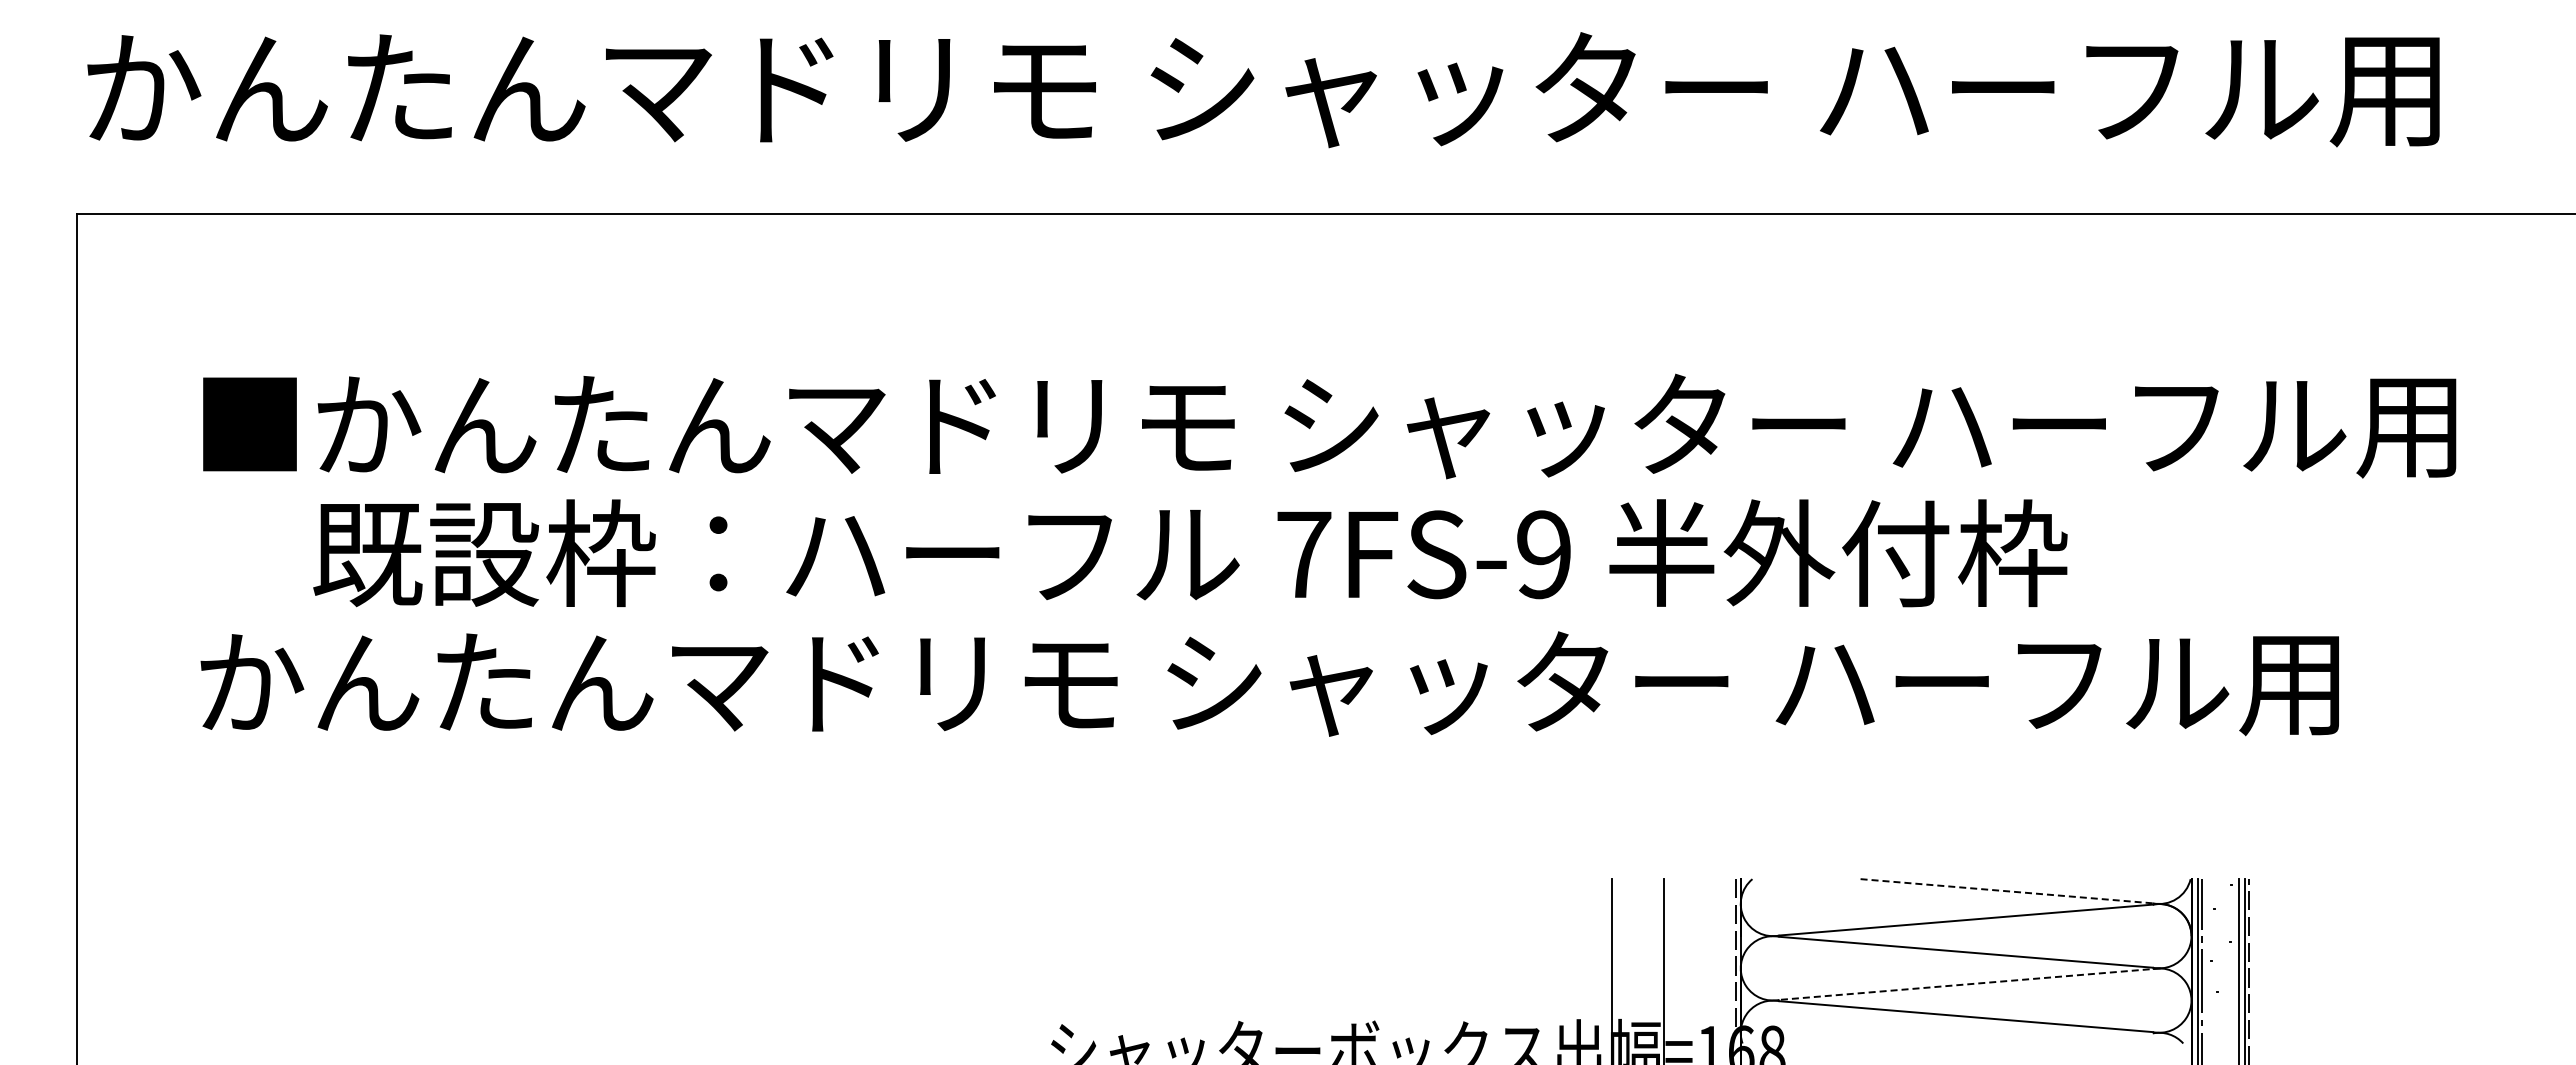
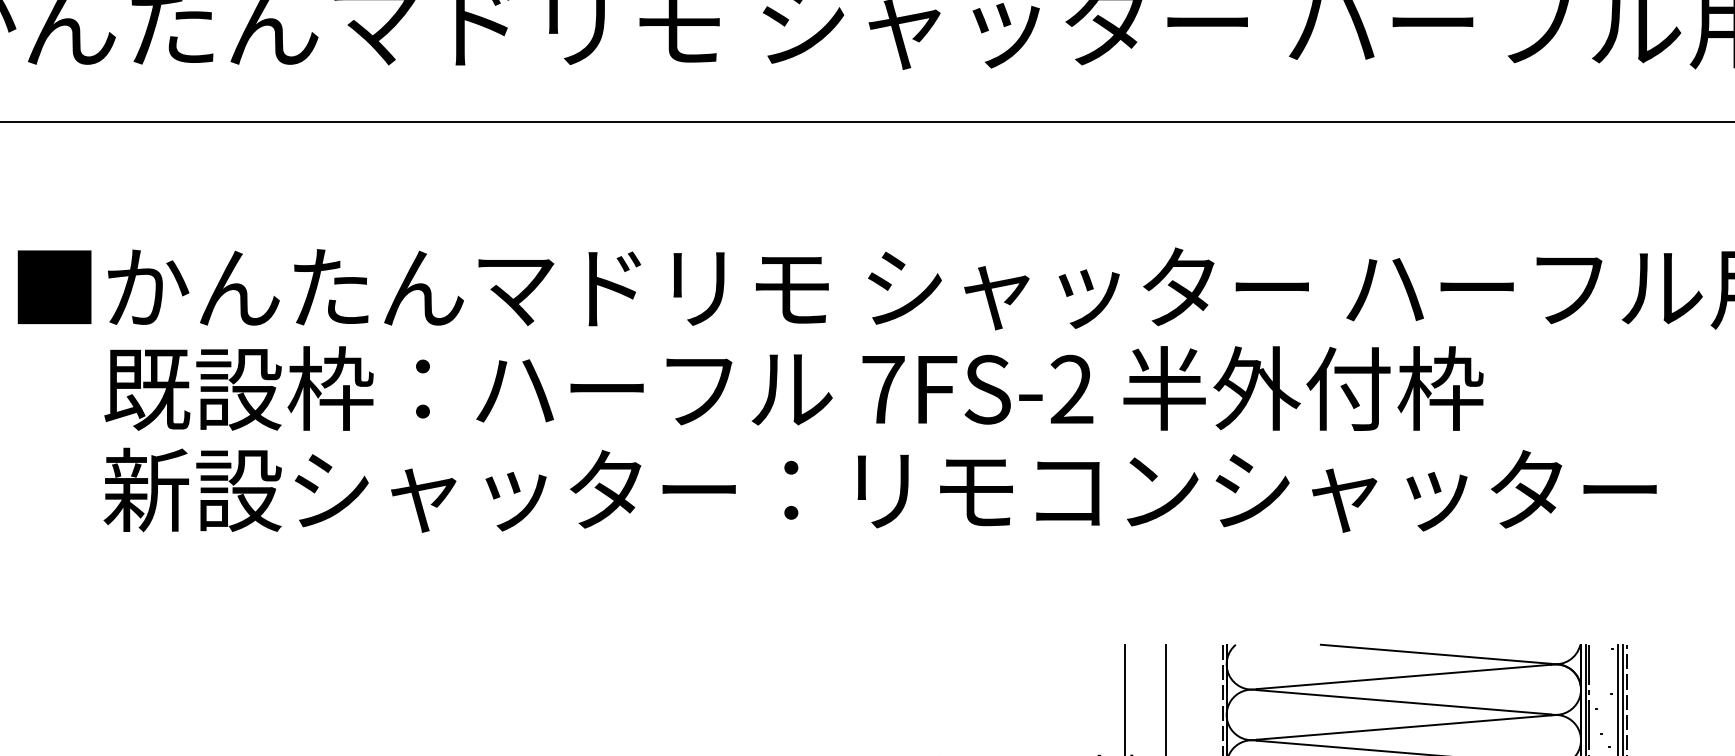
text: (1544, 554) -> (1072, 389), 7FS-9 -> 7FS-2
text: (1269, 682) -> (856, 490), かんたんマドリモ シャッター ハーフル用 -> 新設シャッター：リモコンシャッター
line: (2006, 891) -> (1435, 654), dashed -> solid
line: (1969, 984) -> (1406, 727), dashed -> solid

